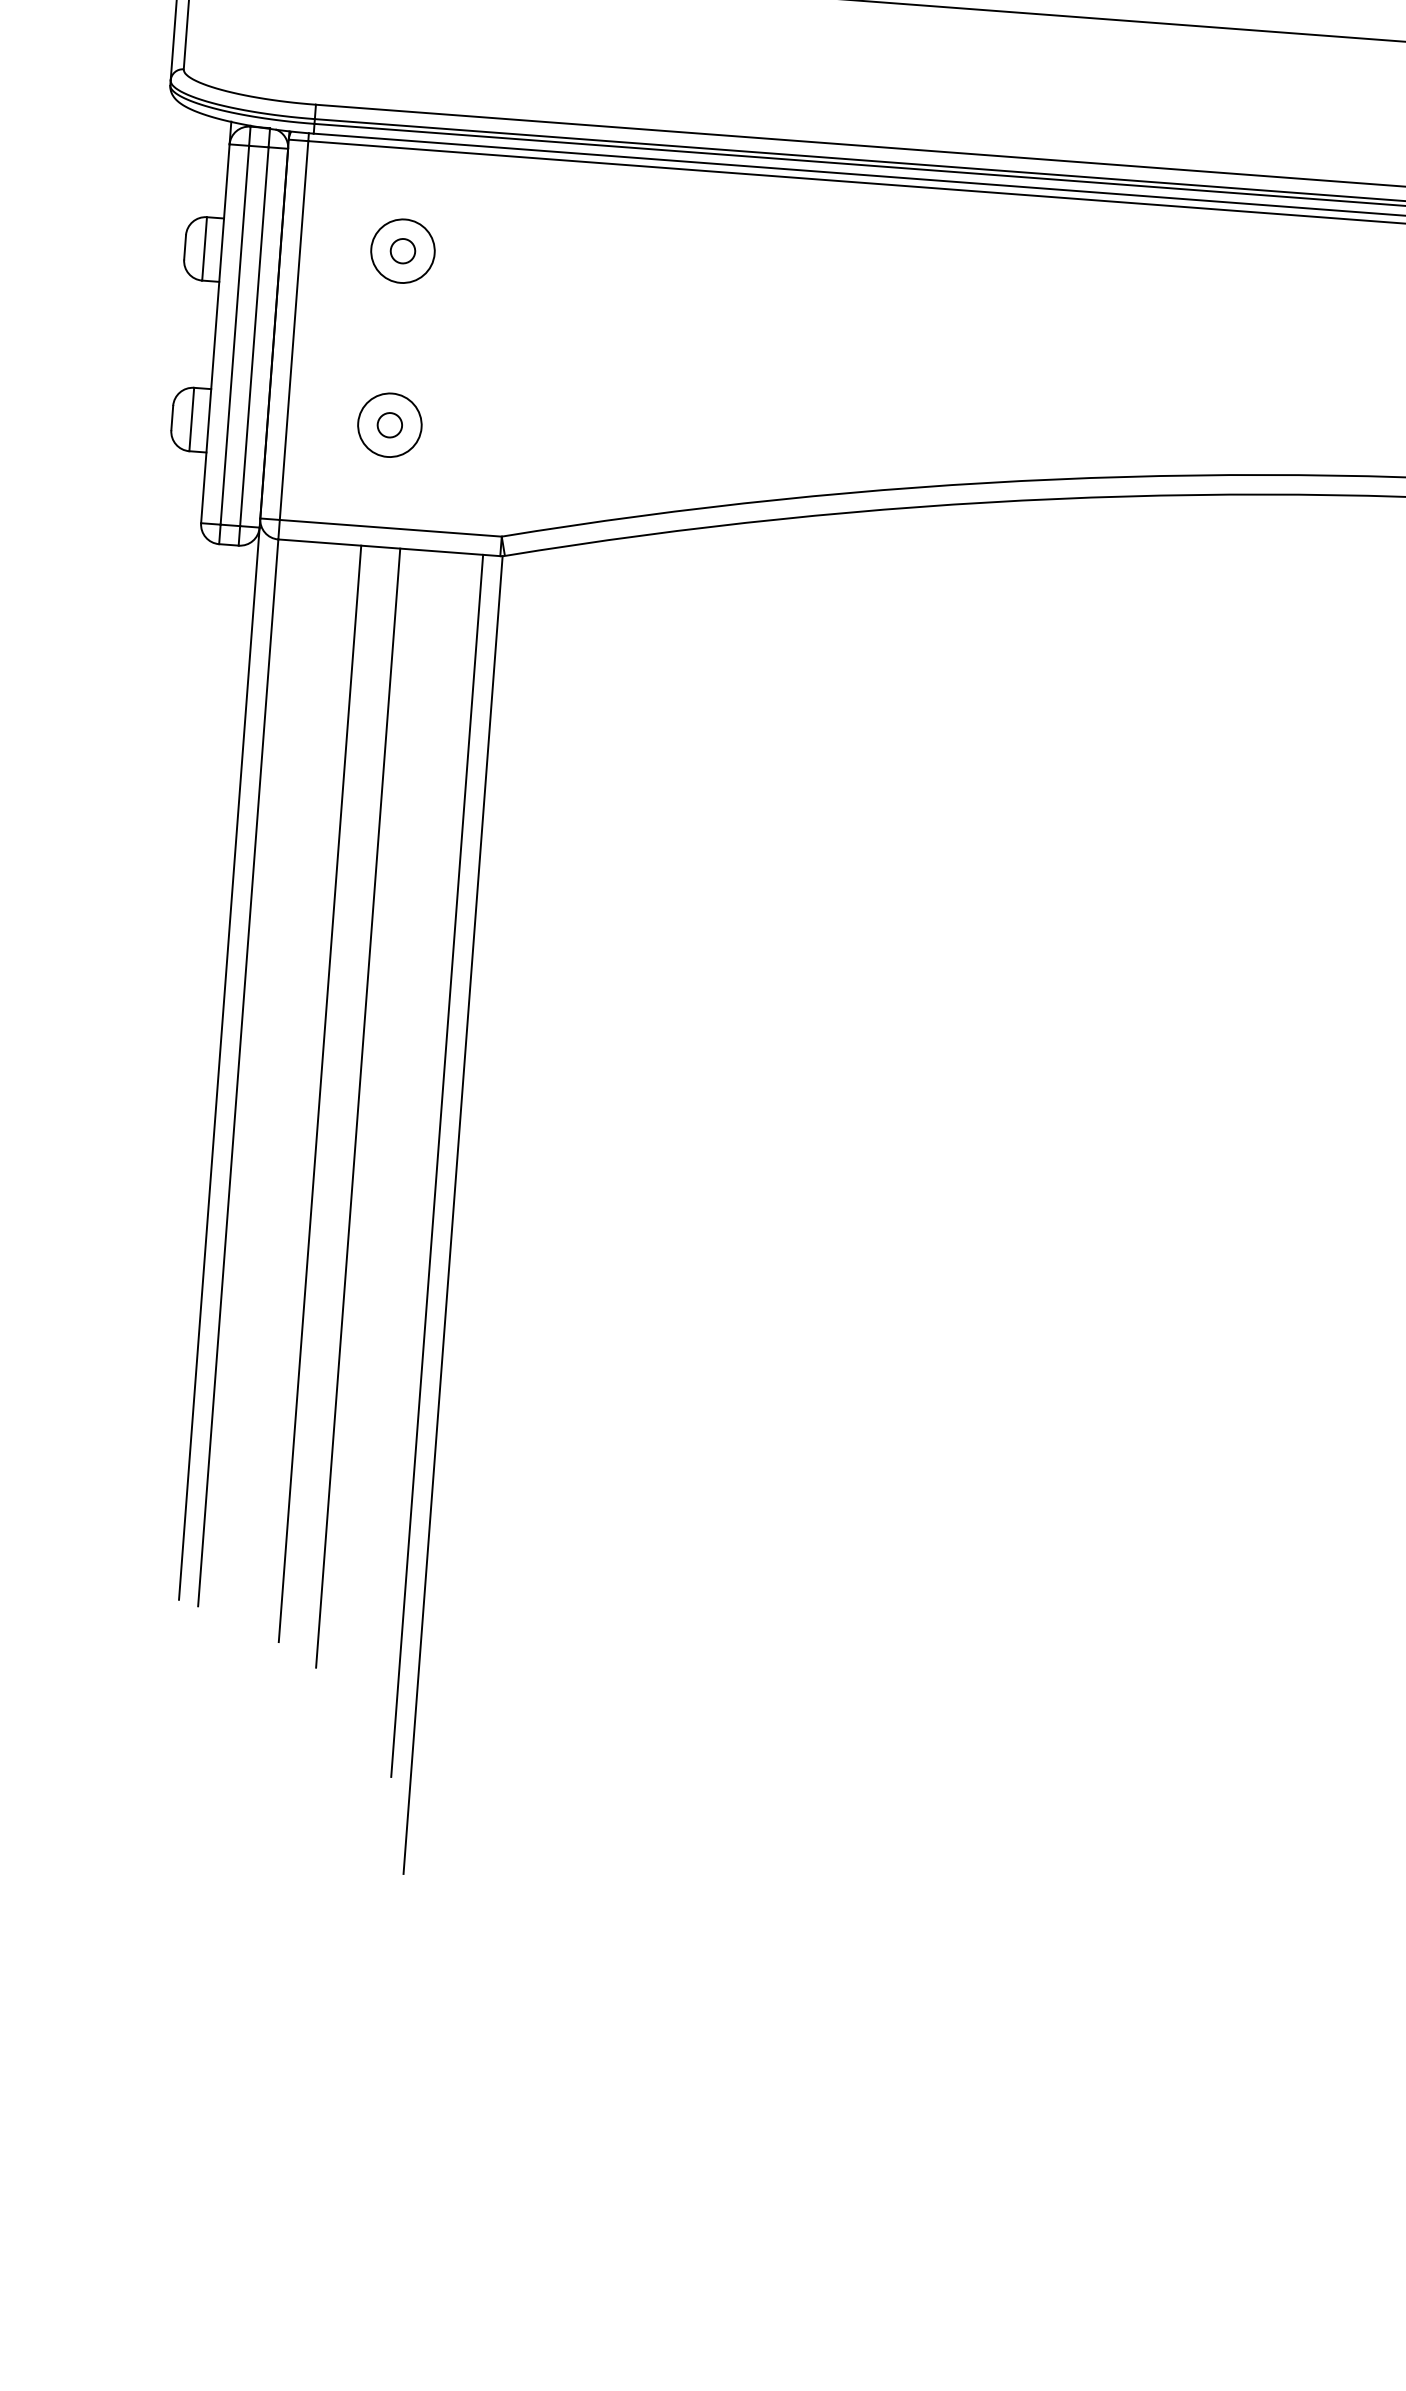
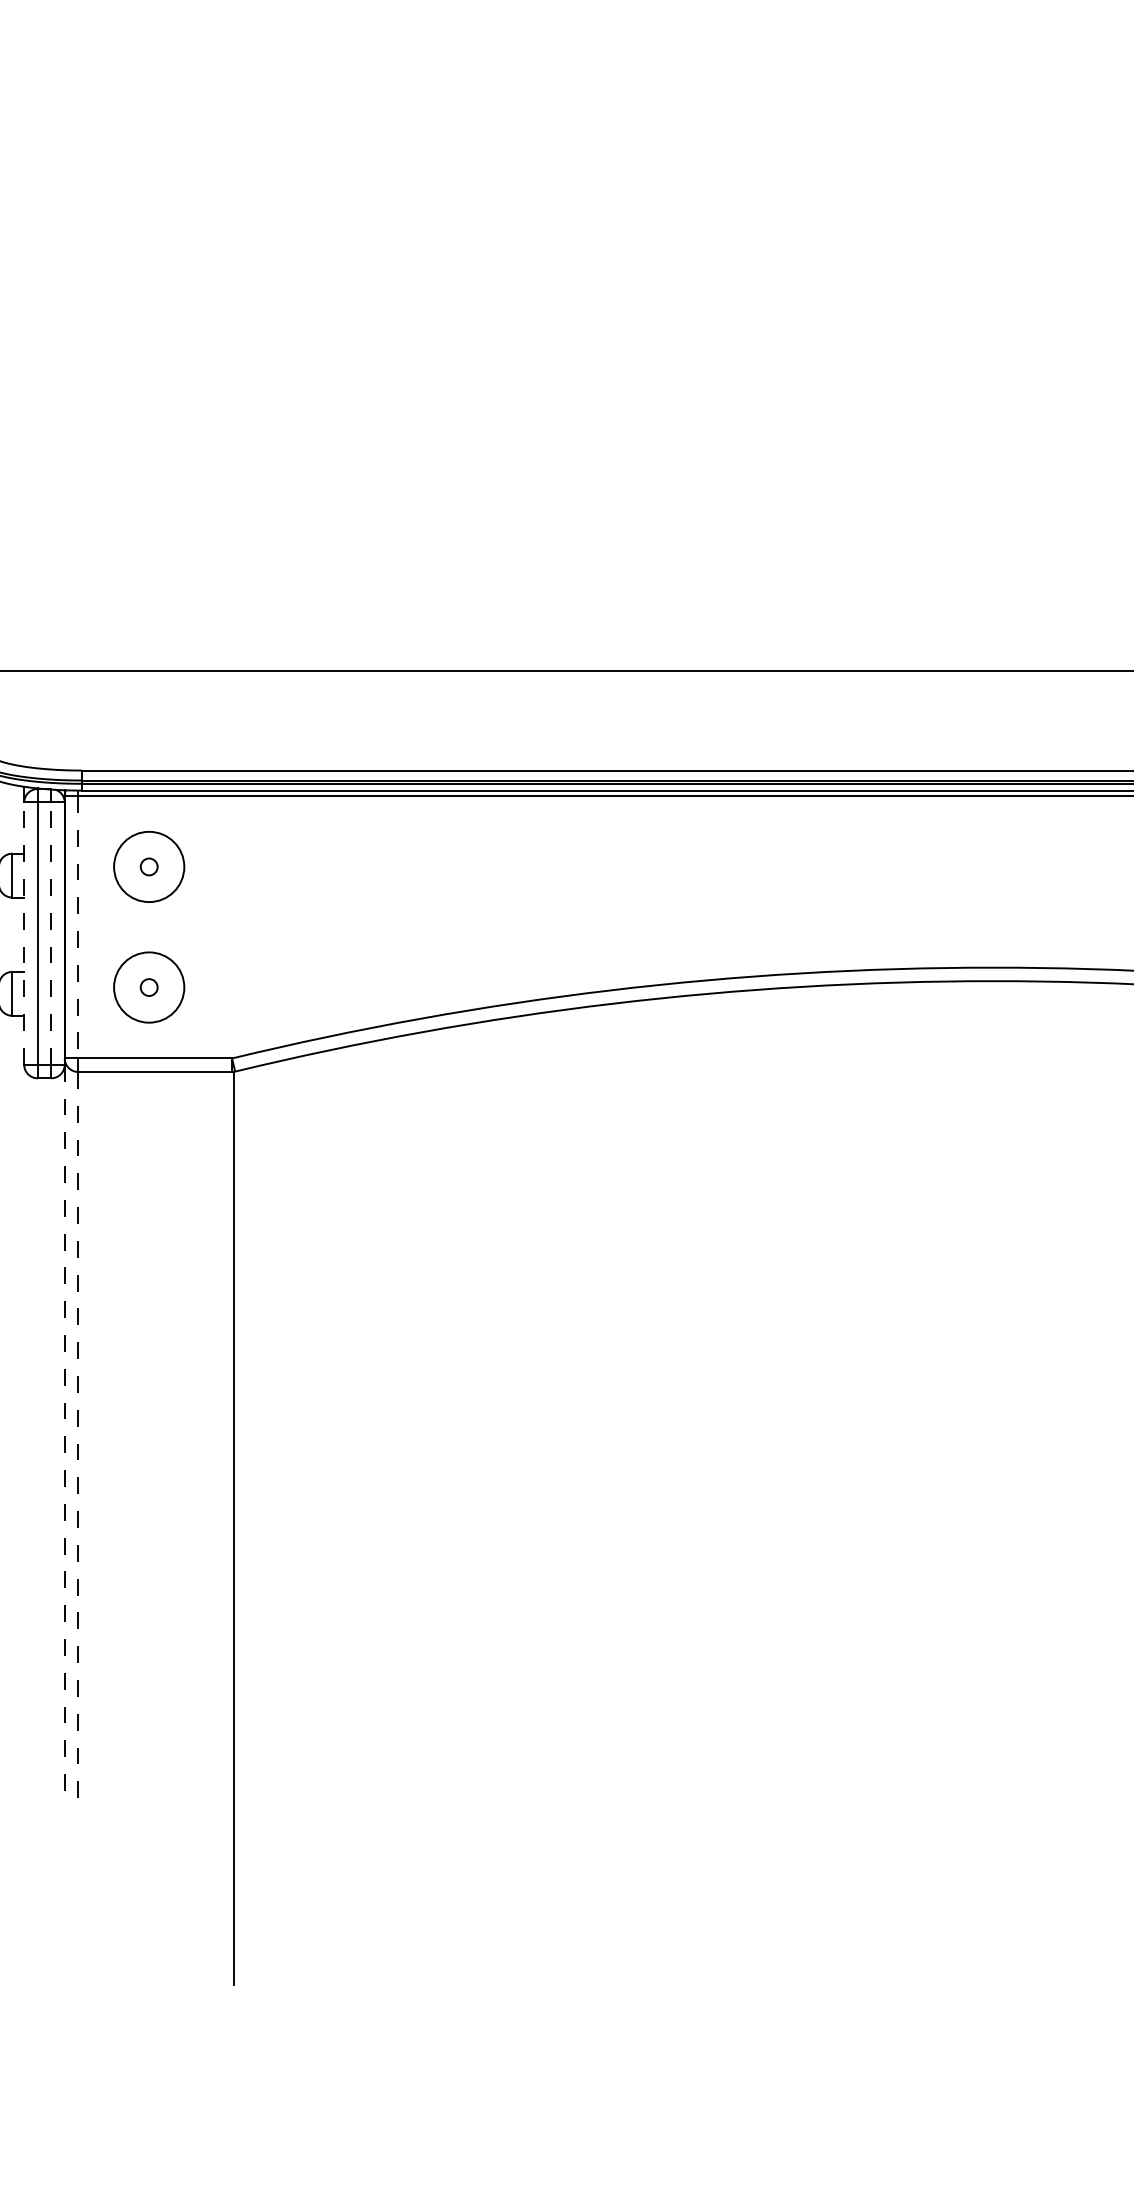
circle: (403, 250) -> (149, 866), size x1.6
line: (294, 330) -> (78, 927), solid -> dashed
line: (215, 333) -> (24, 933), solid -> dashed
line: (254, 336) -> (51, 933), solid -> dashed
circle: (390, 425) -> (149, 987), size x1.6
line: (218, 1064) -> (64, 1436), solid -> dashed
line: (238, 1072) -> (78, 1441), solid -> dashed
line: (319, 1093) -> (135, 1451), removed
line: (357, 1107) -> (162, 1459), removed
line: (437, 1166) -> (220, 1495), removed

